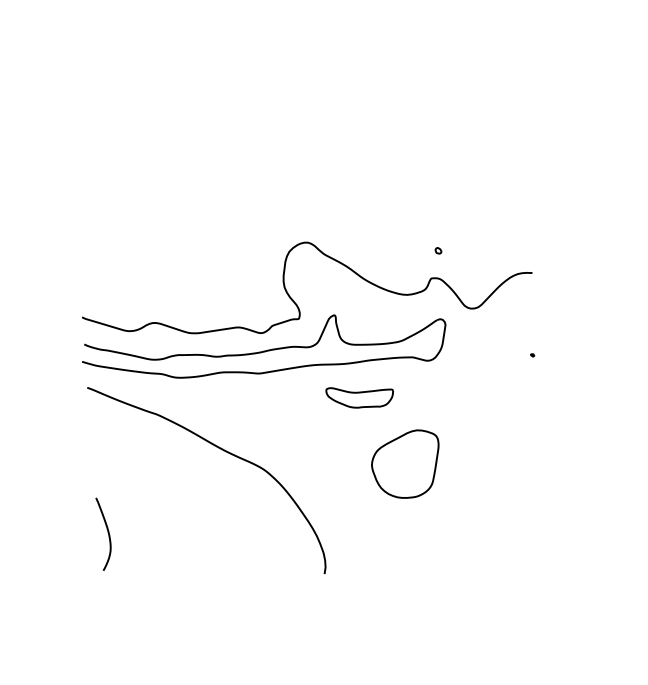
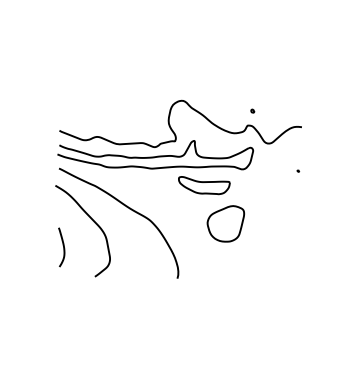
part: (360, 396) -> (204, 185), size x1.43
curve: (159, 482) -> (93, 222), added

